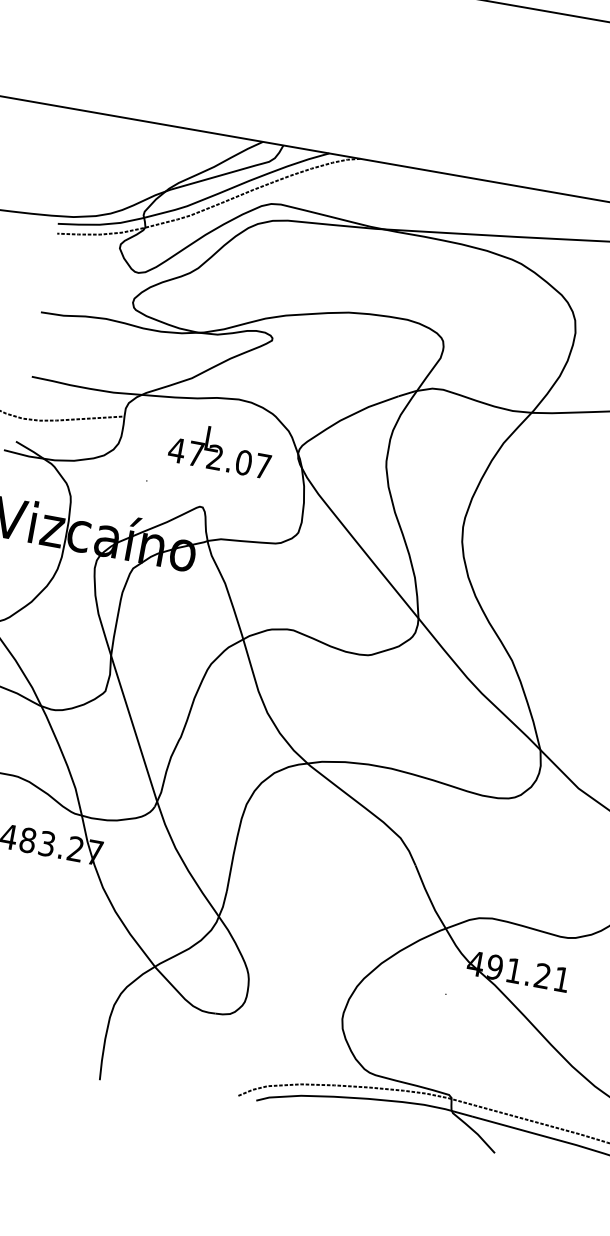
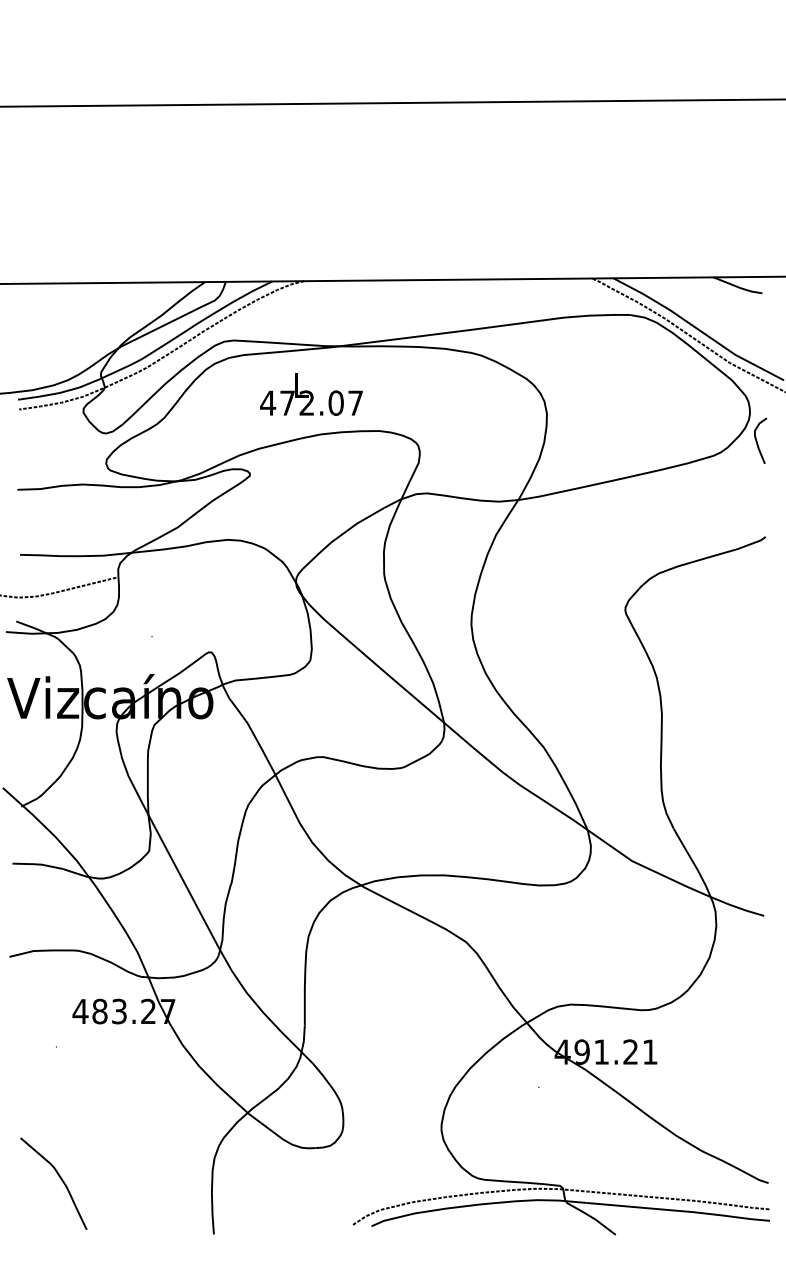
text: (221, 449) -> (311, 394), moved

